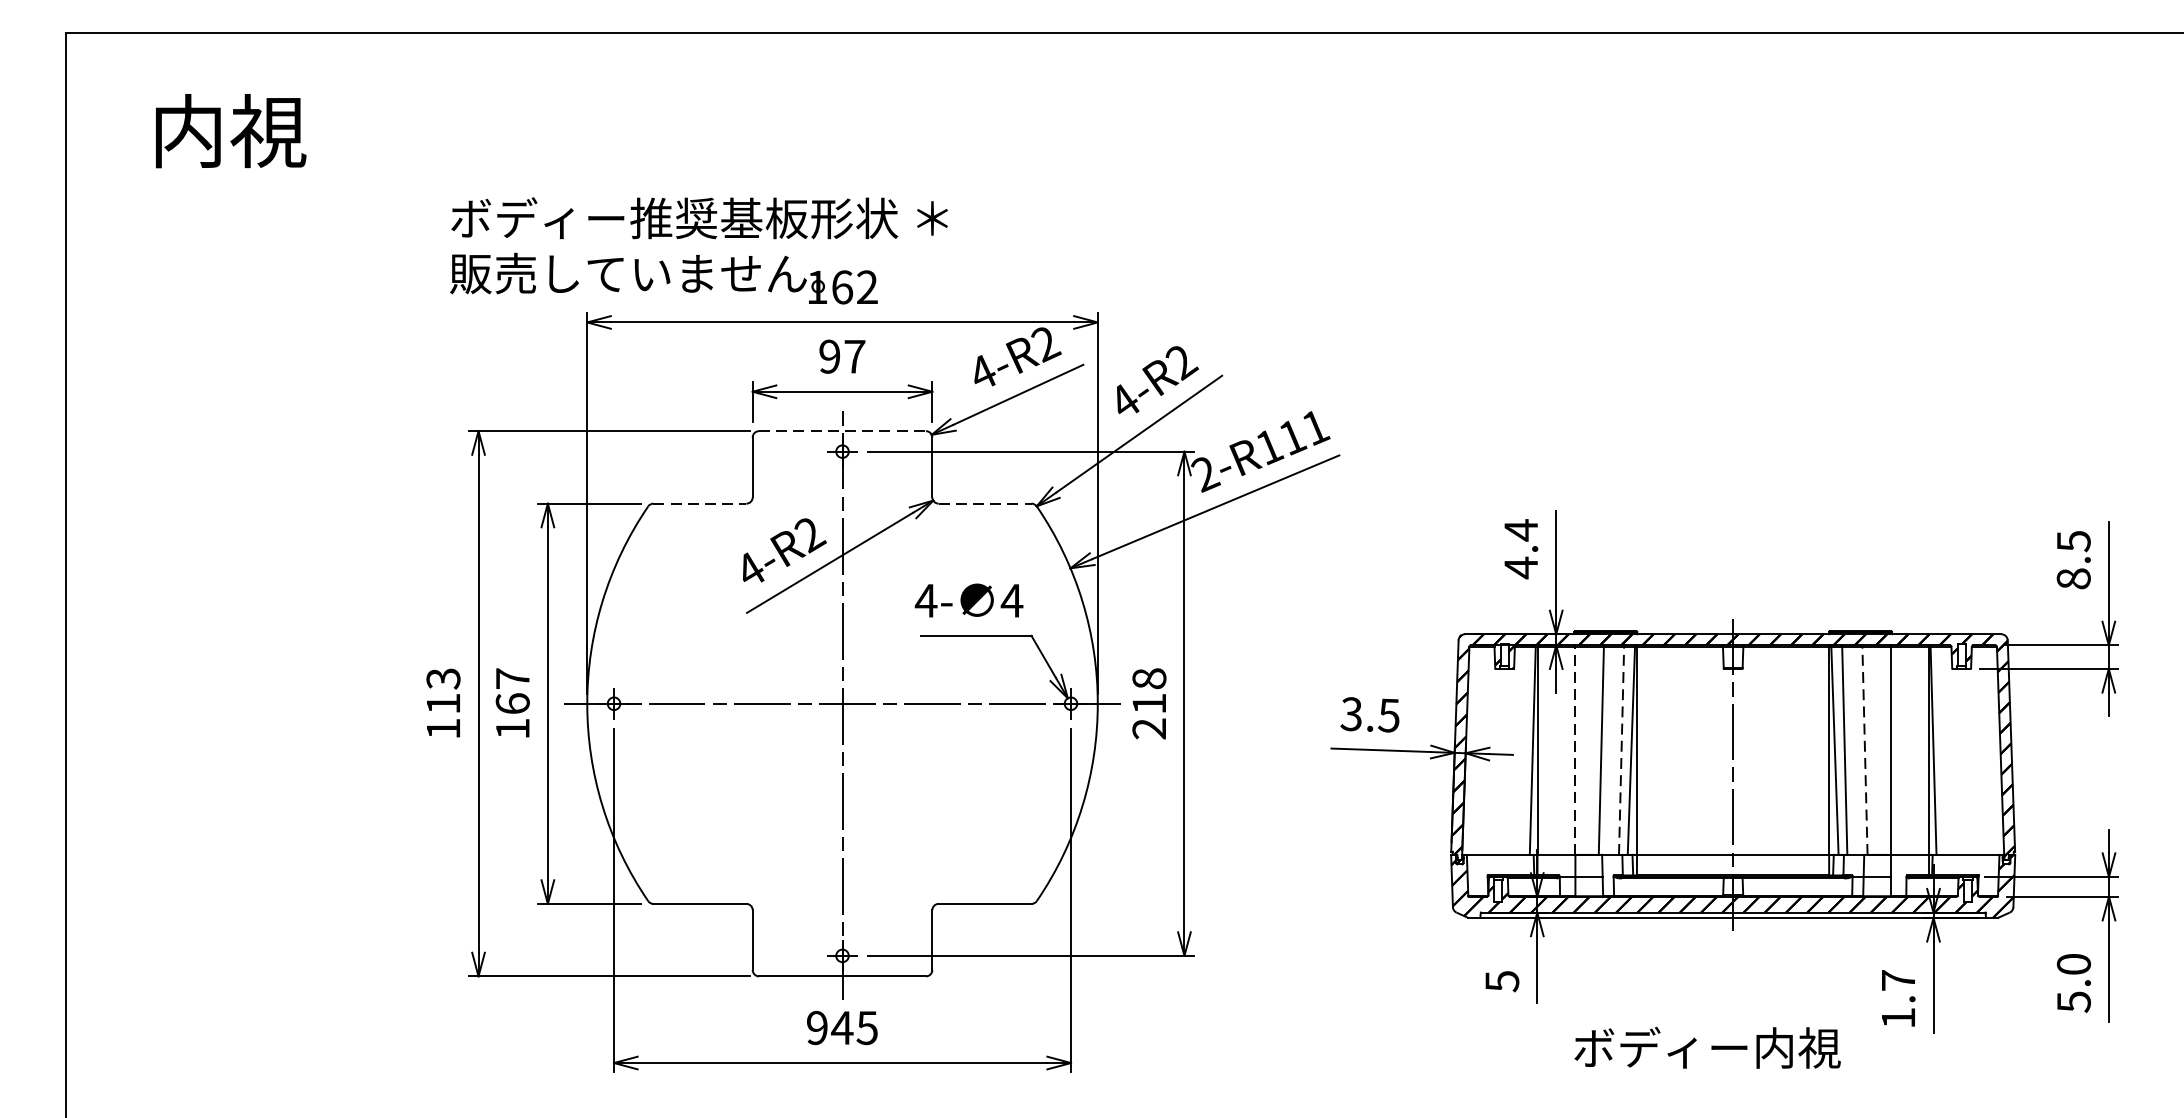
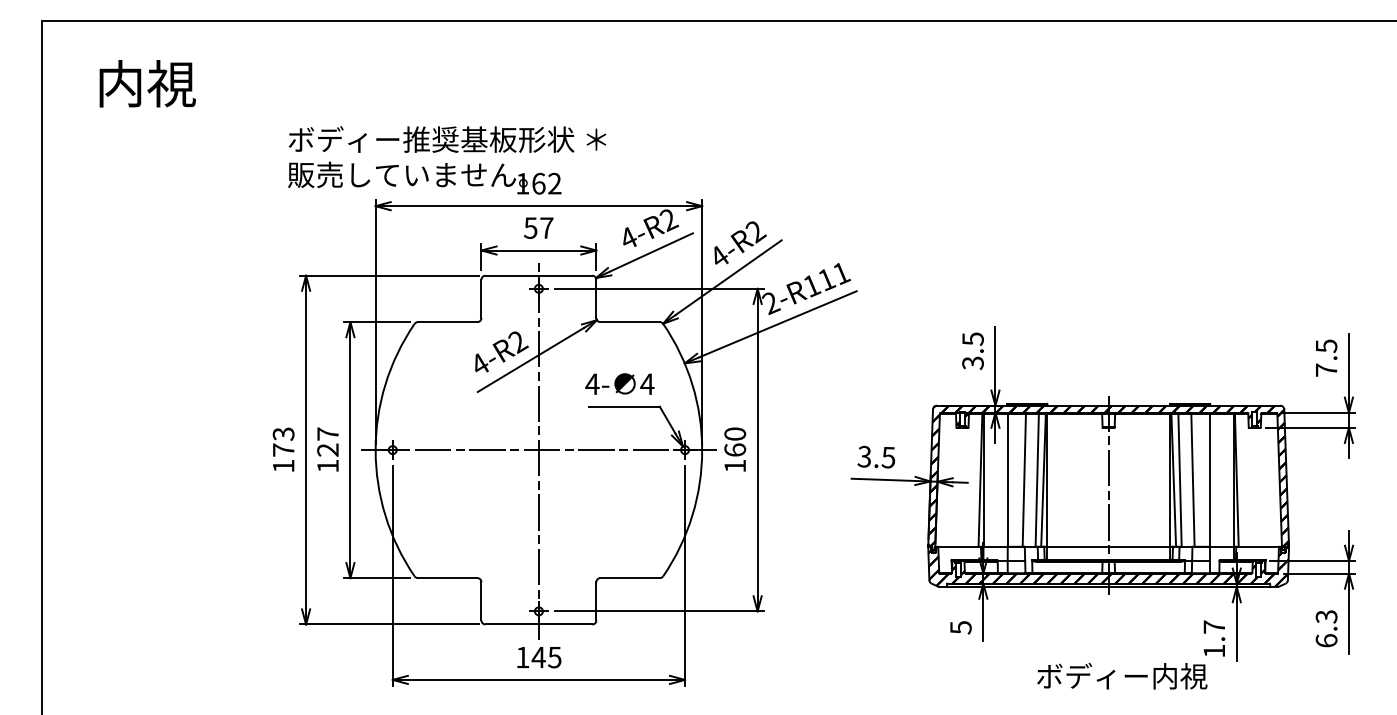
text: (829, 355) -> (530, 227), 97 -> 57
line: (843, 430) -> (539, 275), dashed -> solid
line: (699, 504) -> (447, 322), dashed -> solid
line: (985, 504) -> (630, 322), dashed -> solid
text: (1520, 549) -> (972, 351), 4.4 -> 3.5
text: (2073, 577) -> (1326, 369), 8.5 -> 7.5
text: (443, 702) -> (283, 449), 113 -> 173
text: (512, 702) -> (327, 449), 167 -> 127
text: (1149, 702) -> (735, 449), 218 -> 160
line: (1575, 751) -> (1007, 480), dashed -> solid
line: (1621, 751) -> (1037, 480), dashed -> solid
line: (1864, 751) -> (1192, 480), dashed -> solid
text: (2073, 982) -> (1326, 628), 5.0 -> 6.3
text: (816, 1027) -> (522, 657), 945 -> 145
text: (1707, 1046) -> (1122, 675), moved

